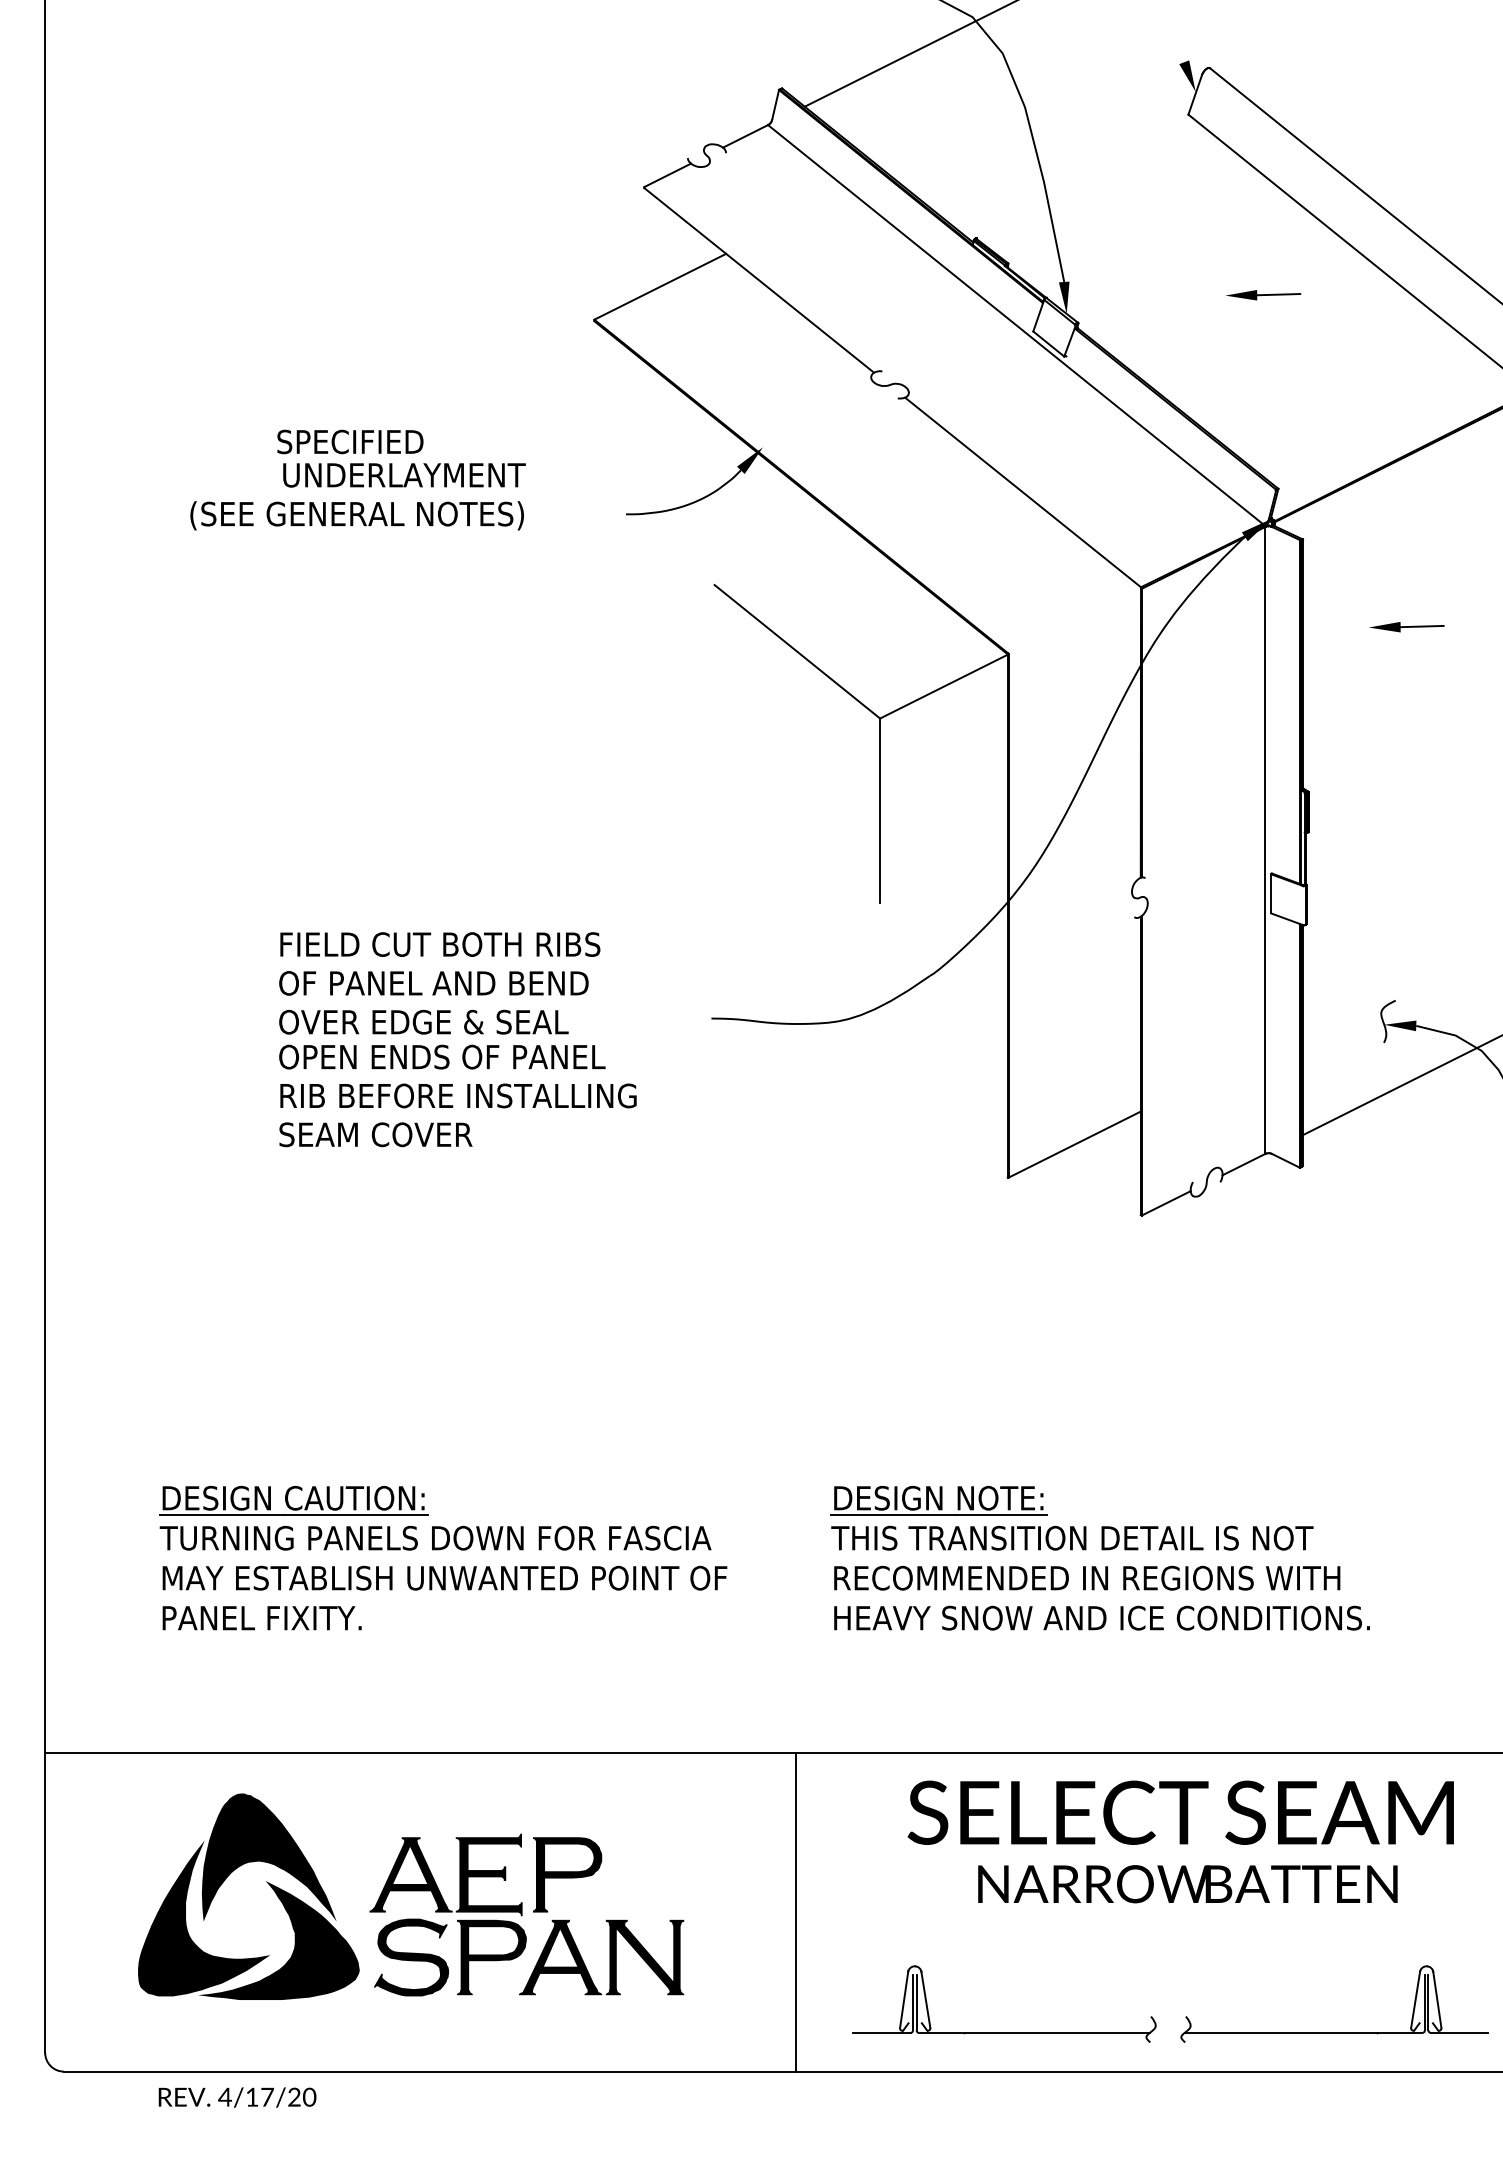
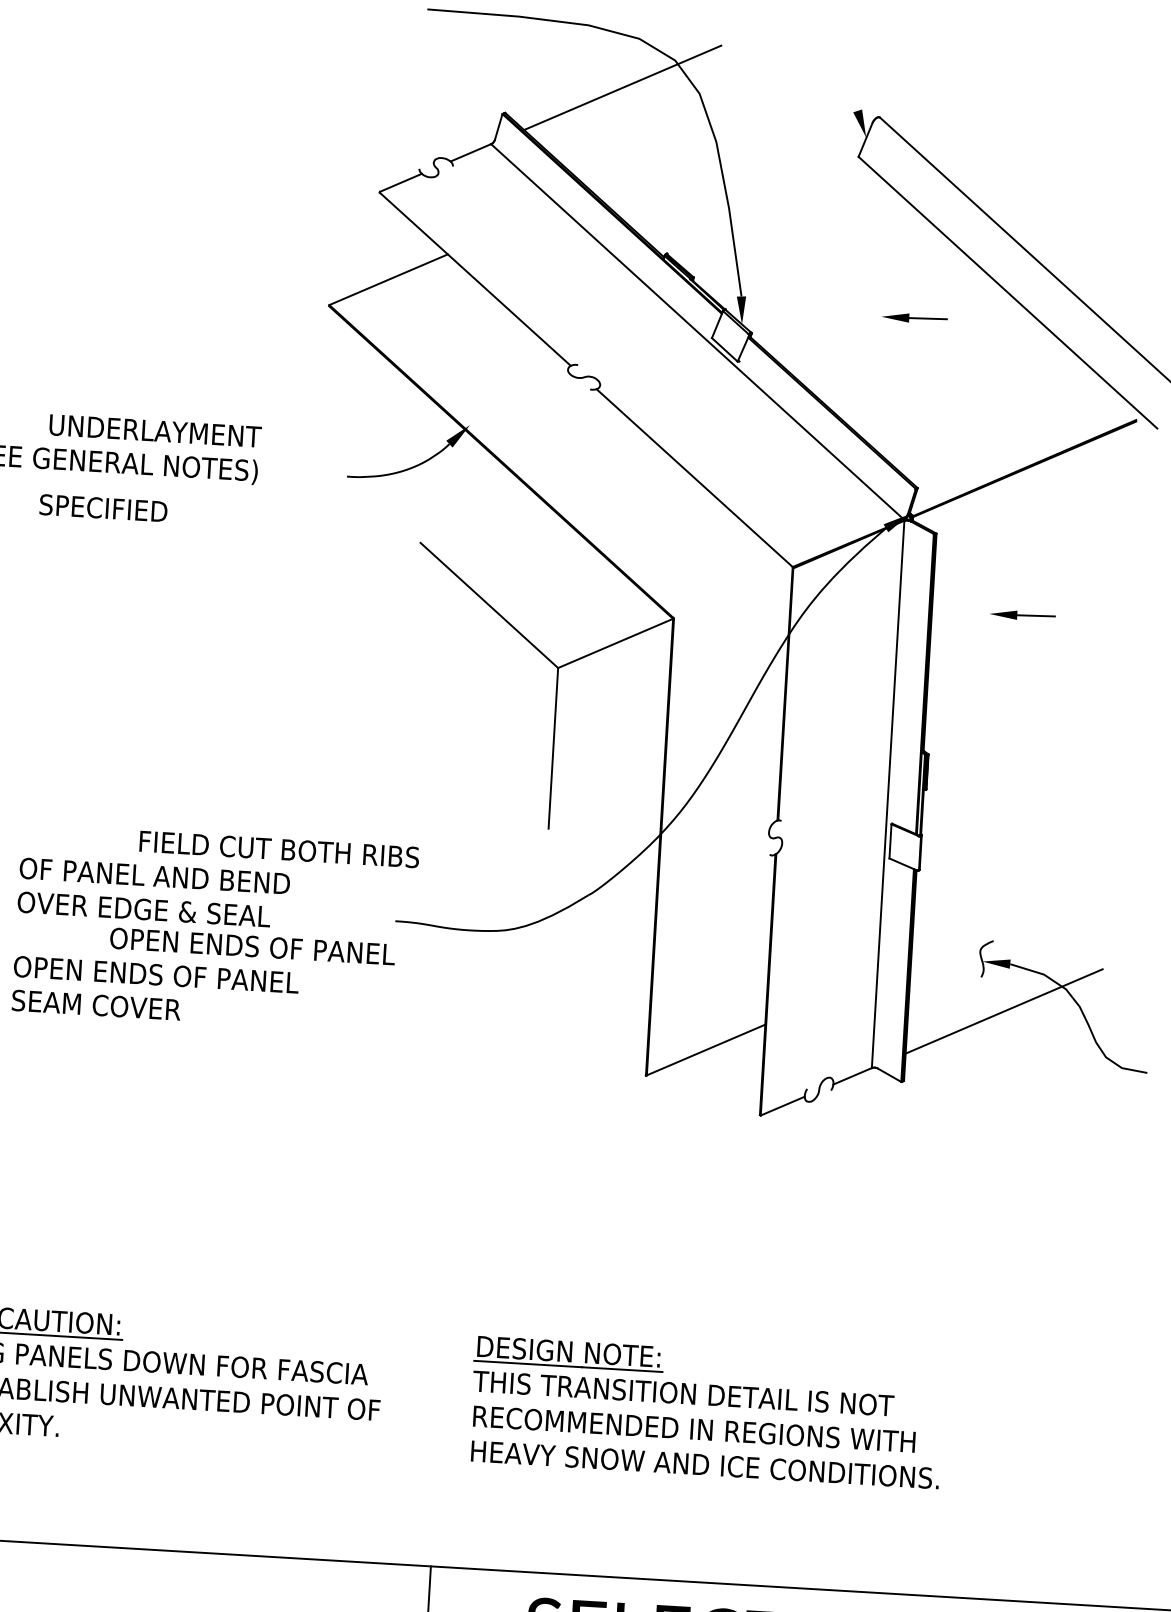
text: (350, 441) -> (103, 507), moved
text: (440, 944) -> (279, 849), moved
text: (442, 1056) -> (252, 945), moved
text: (457, 1095) -> (169, 975), RIB BEFORE INSTALLING -> OPEN ENDS OF PANEL

